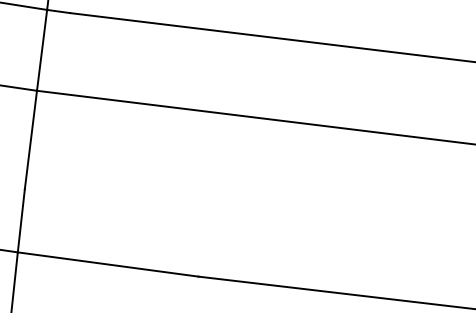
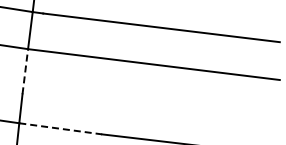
line: (31, 139) -> (25, 71), solid -> dashed
line: (107, 263) -> (60, 128), solid -> dashed

